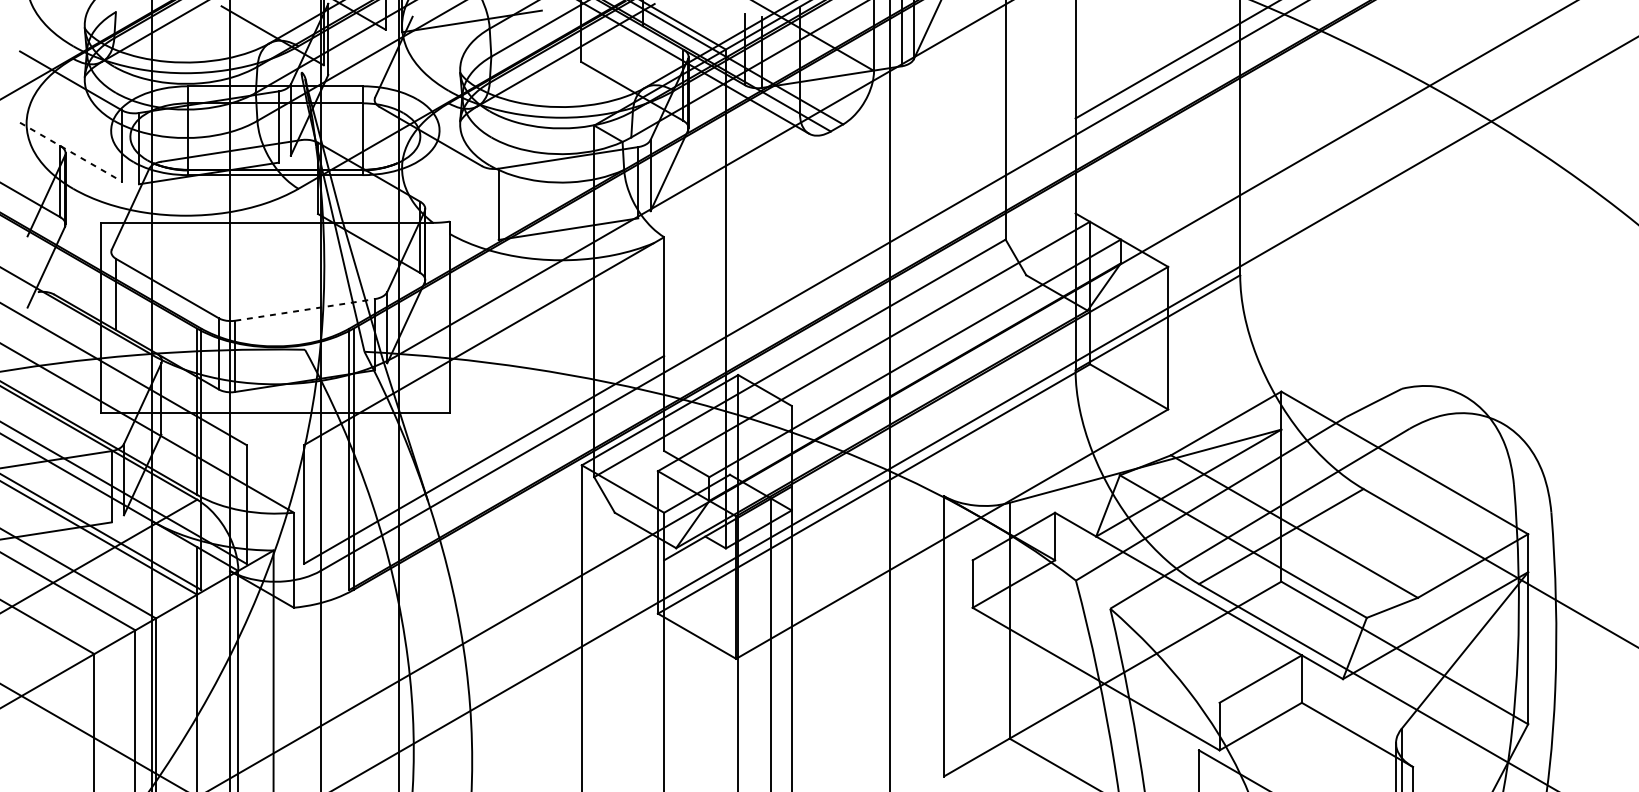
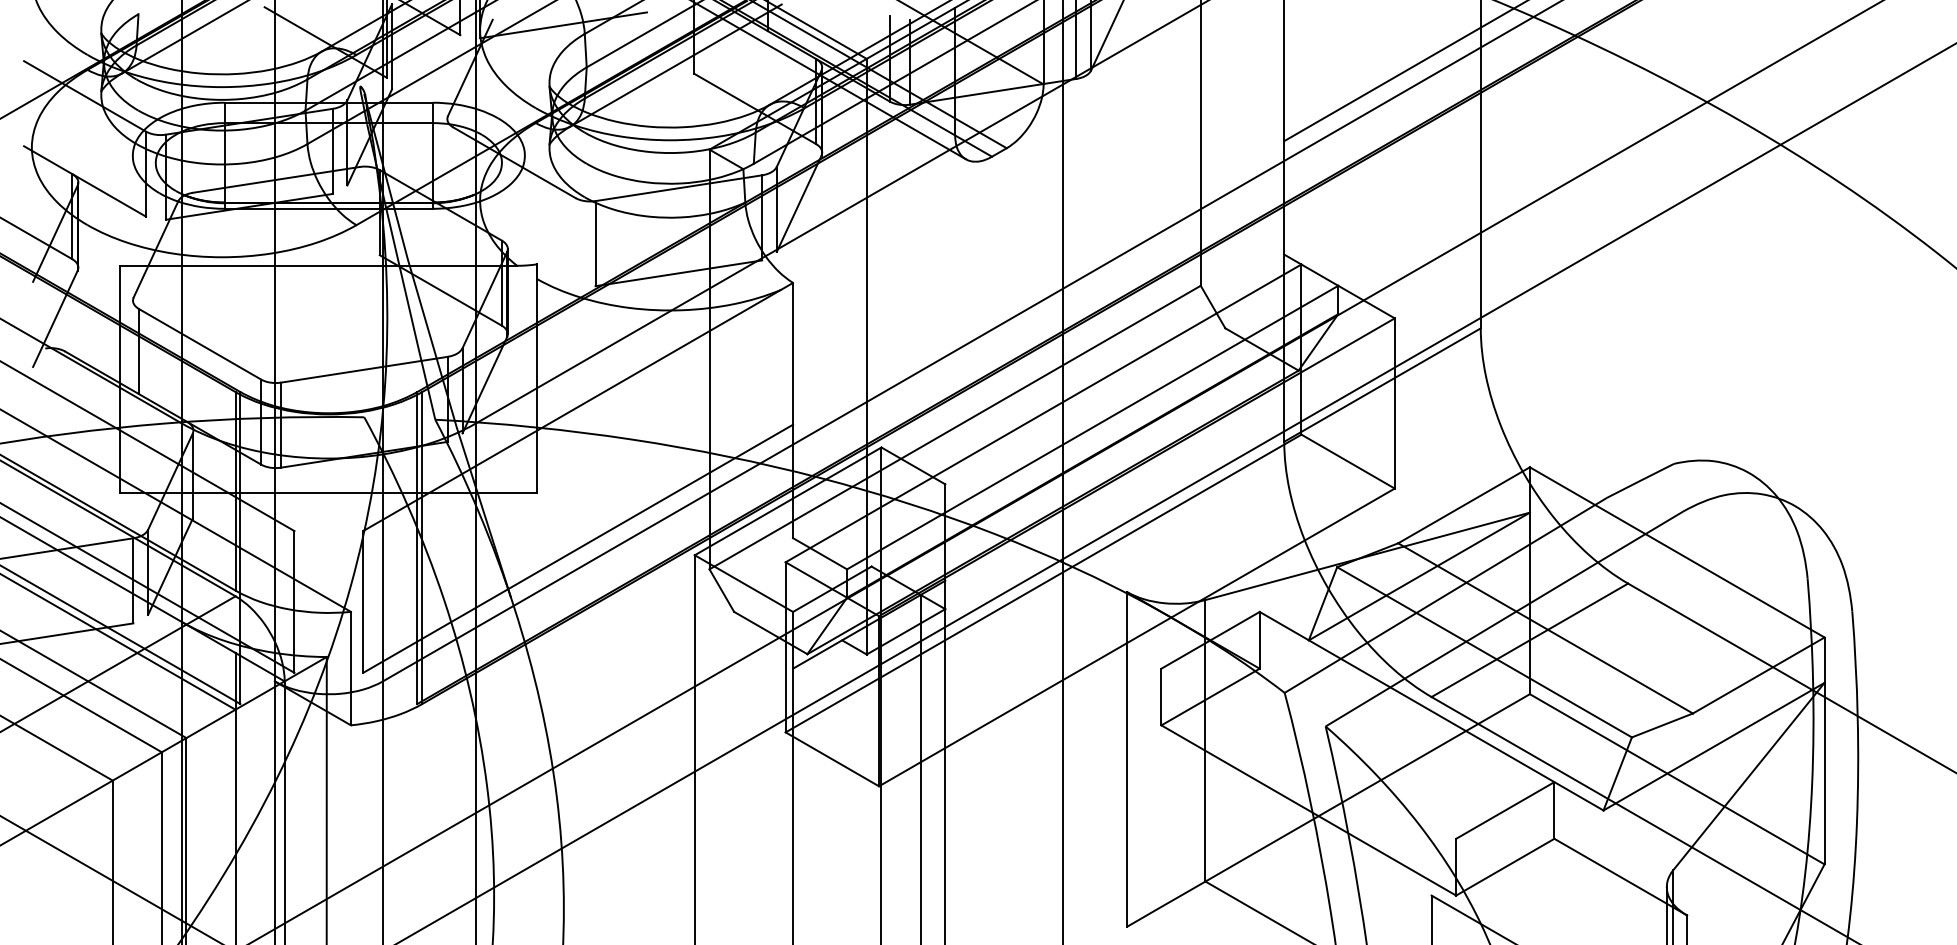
line: (71, 152) -> (85, 181), dashed -> solid
line: (305, 309) -> (364, 369), dashed -> solid

